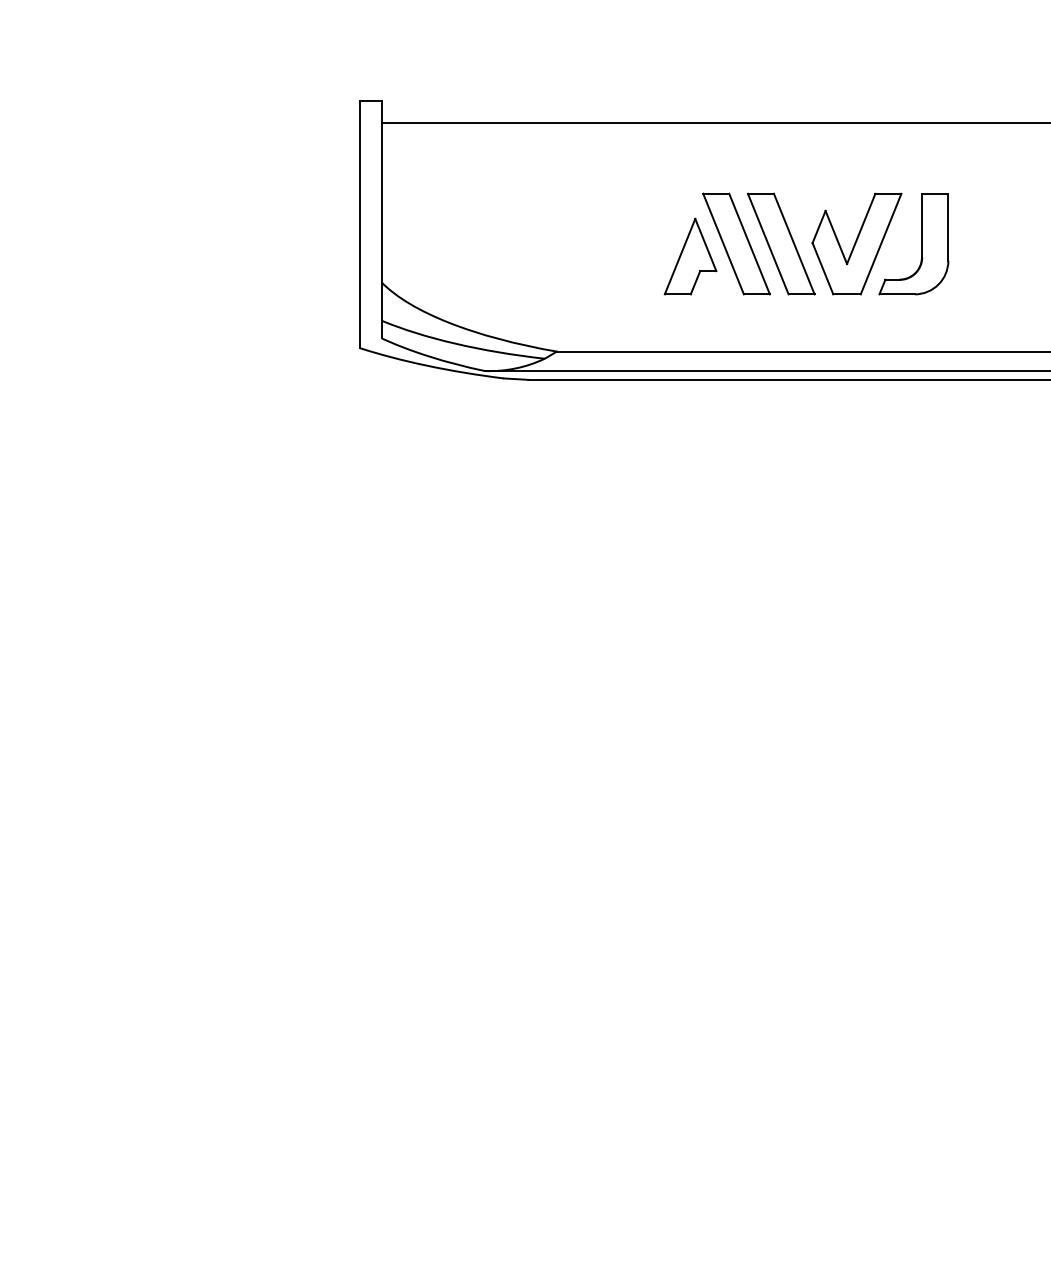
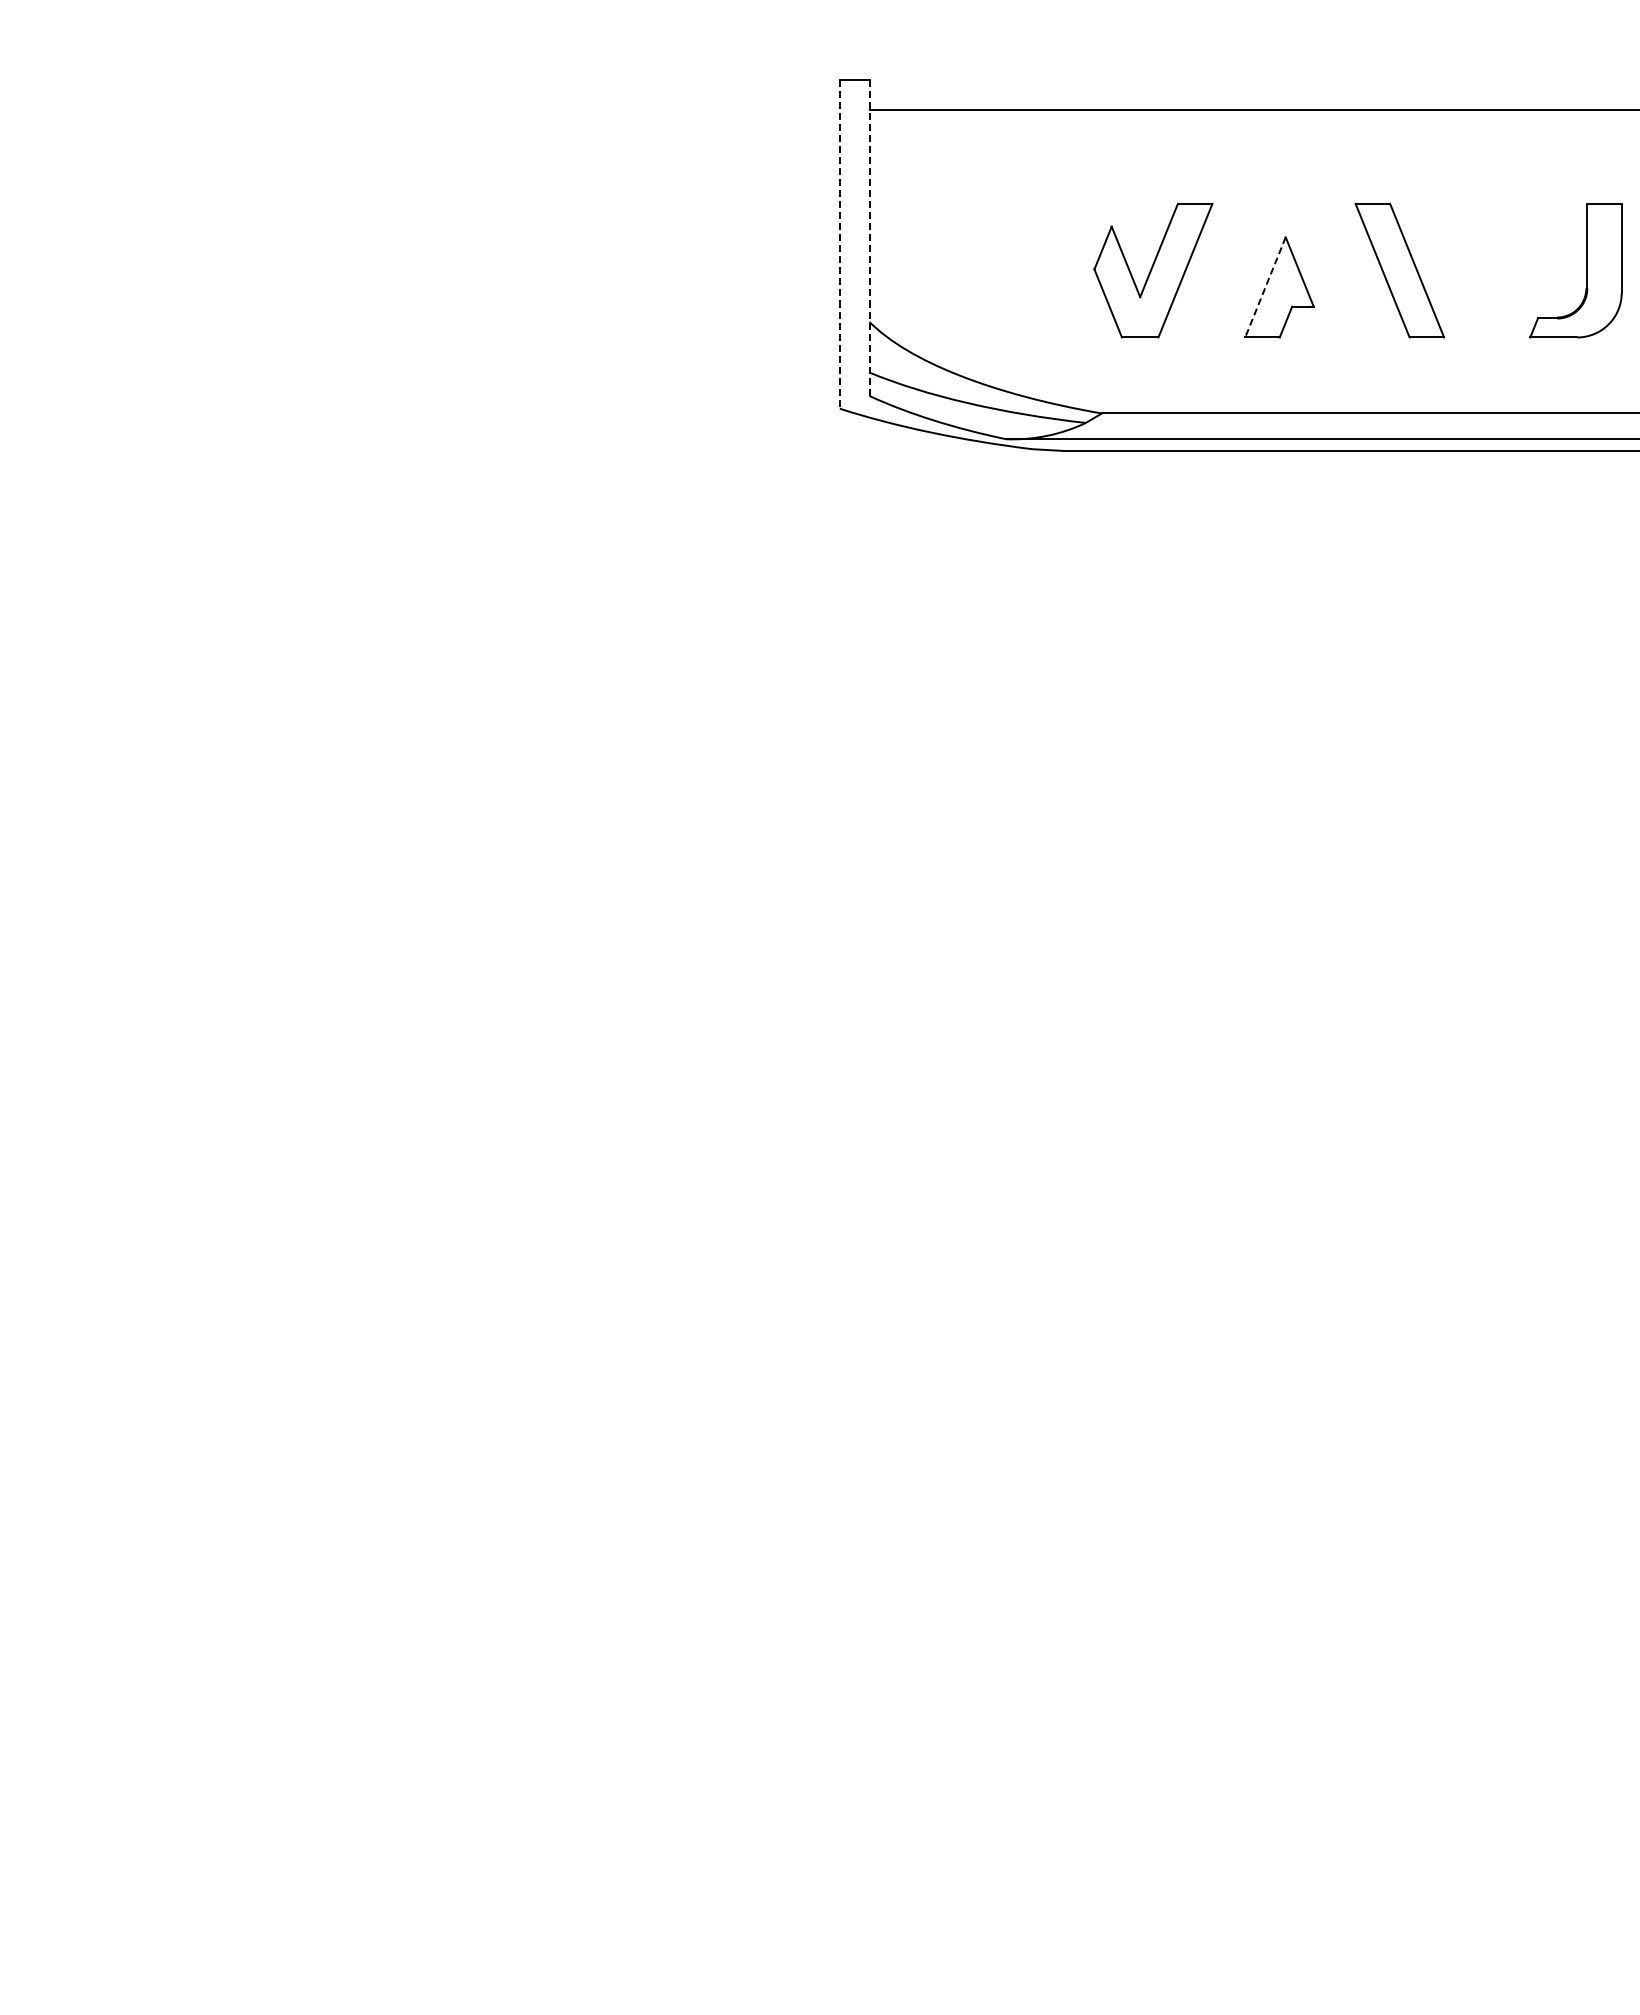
line: (381, 219) -> (869, 238), solid -> dashed
line: (359, 225) -> (839, 245), solid -> dashed
part: (736, 243) -> (1340, 270), removed
part: (857, 243) -> (1153, 270), moved
line: (680, 256) -> (1265, 287), solid -> dashed

